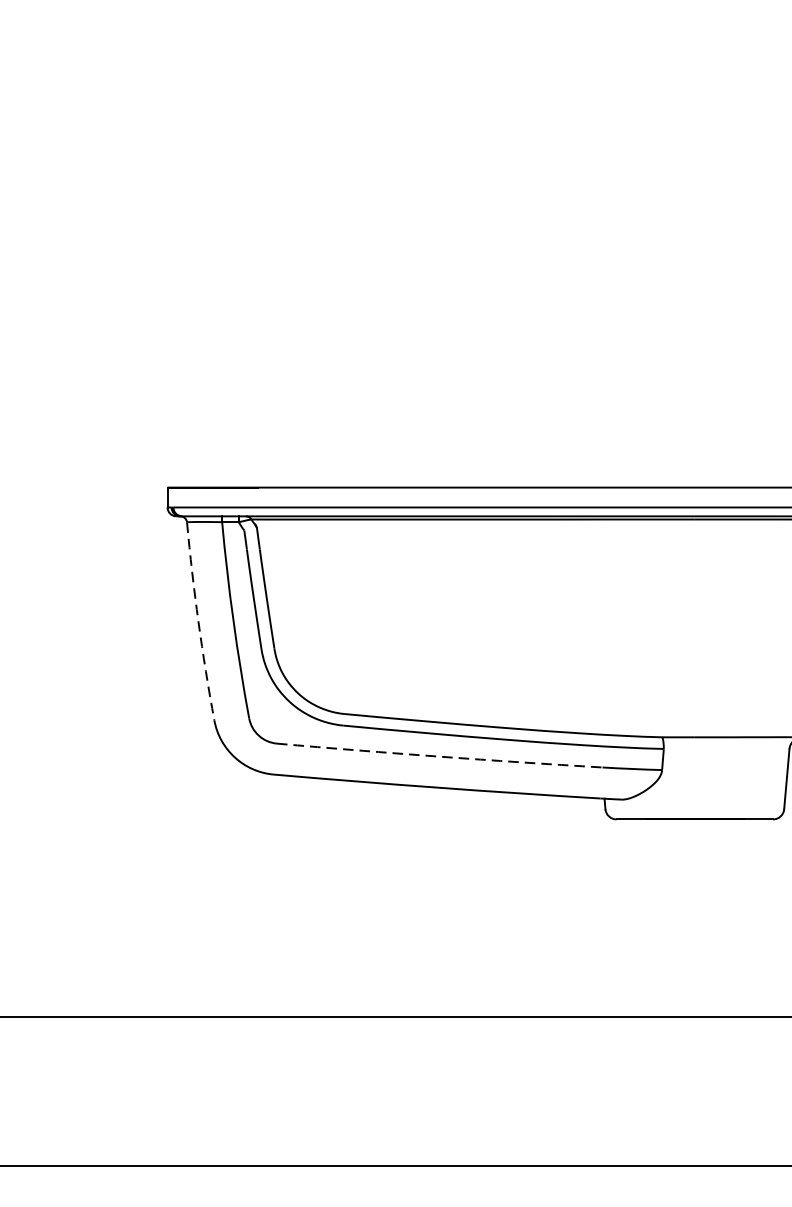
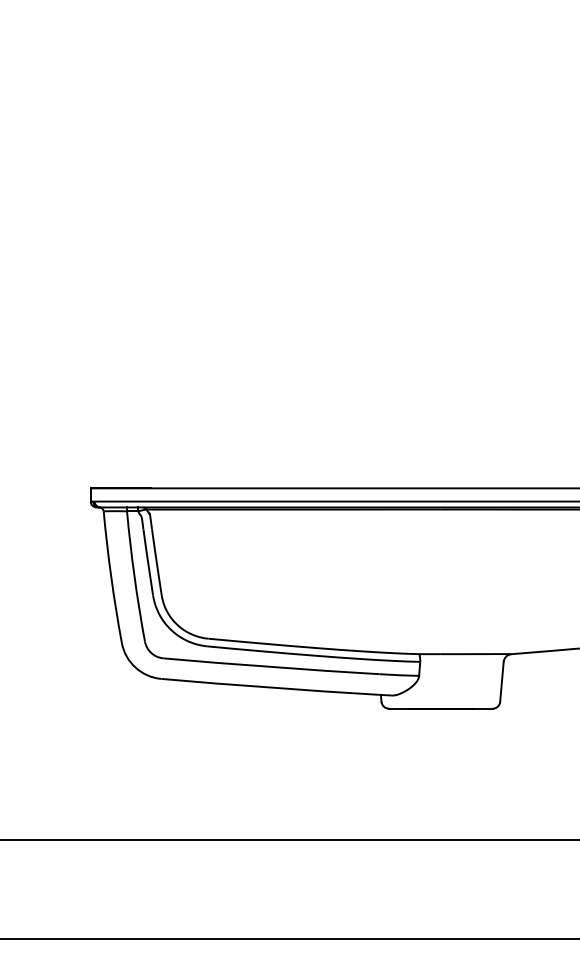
arc: (198, 621) -> (111, 577), dashed -> solid
arc: (439, 757) -> (271, 667), dashed -> solid

